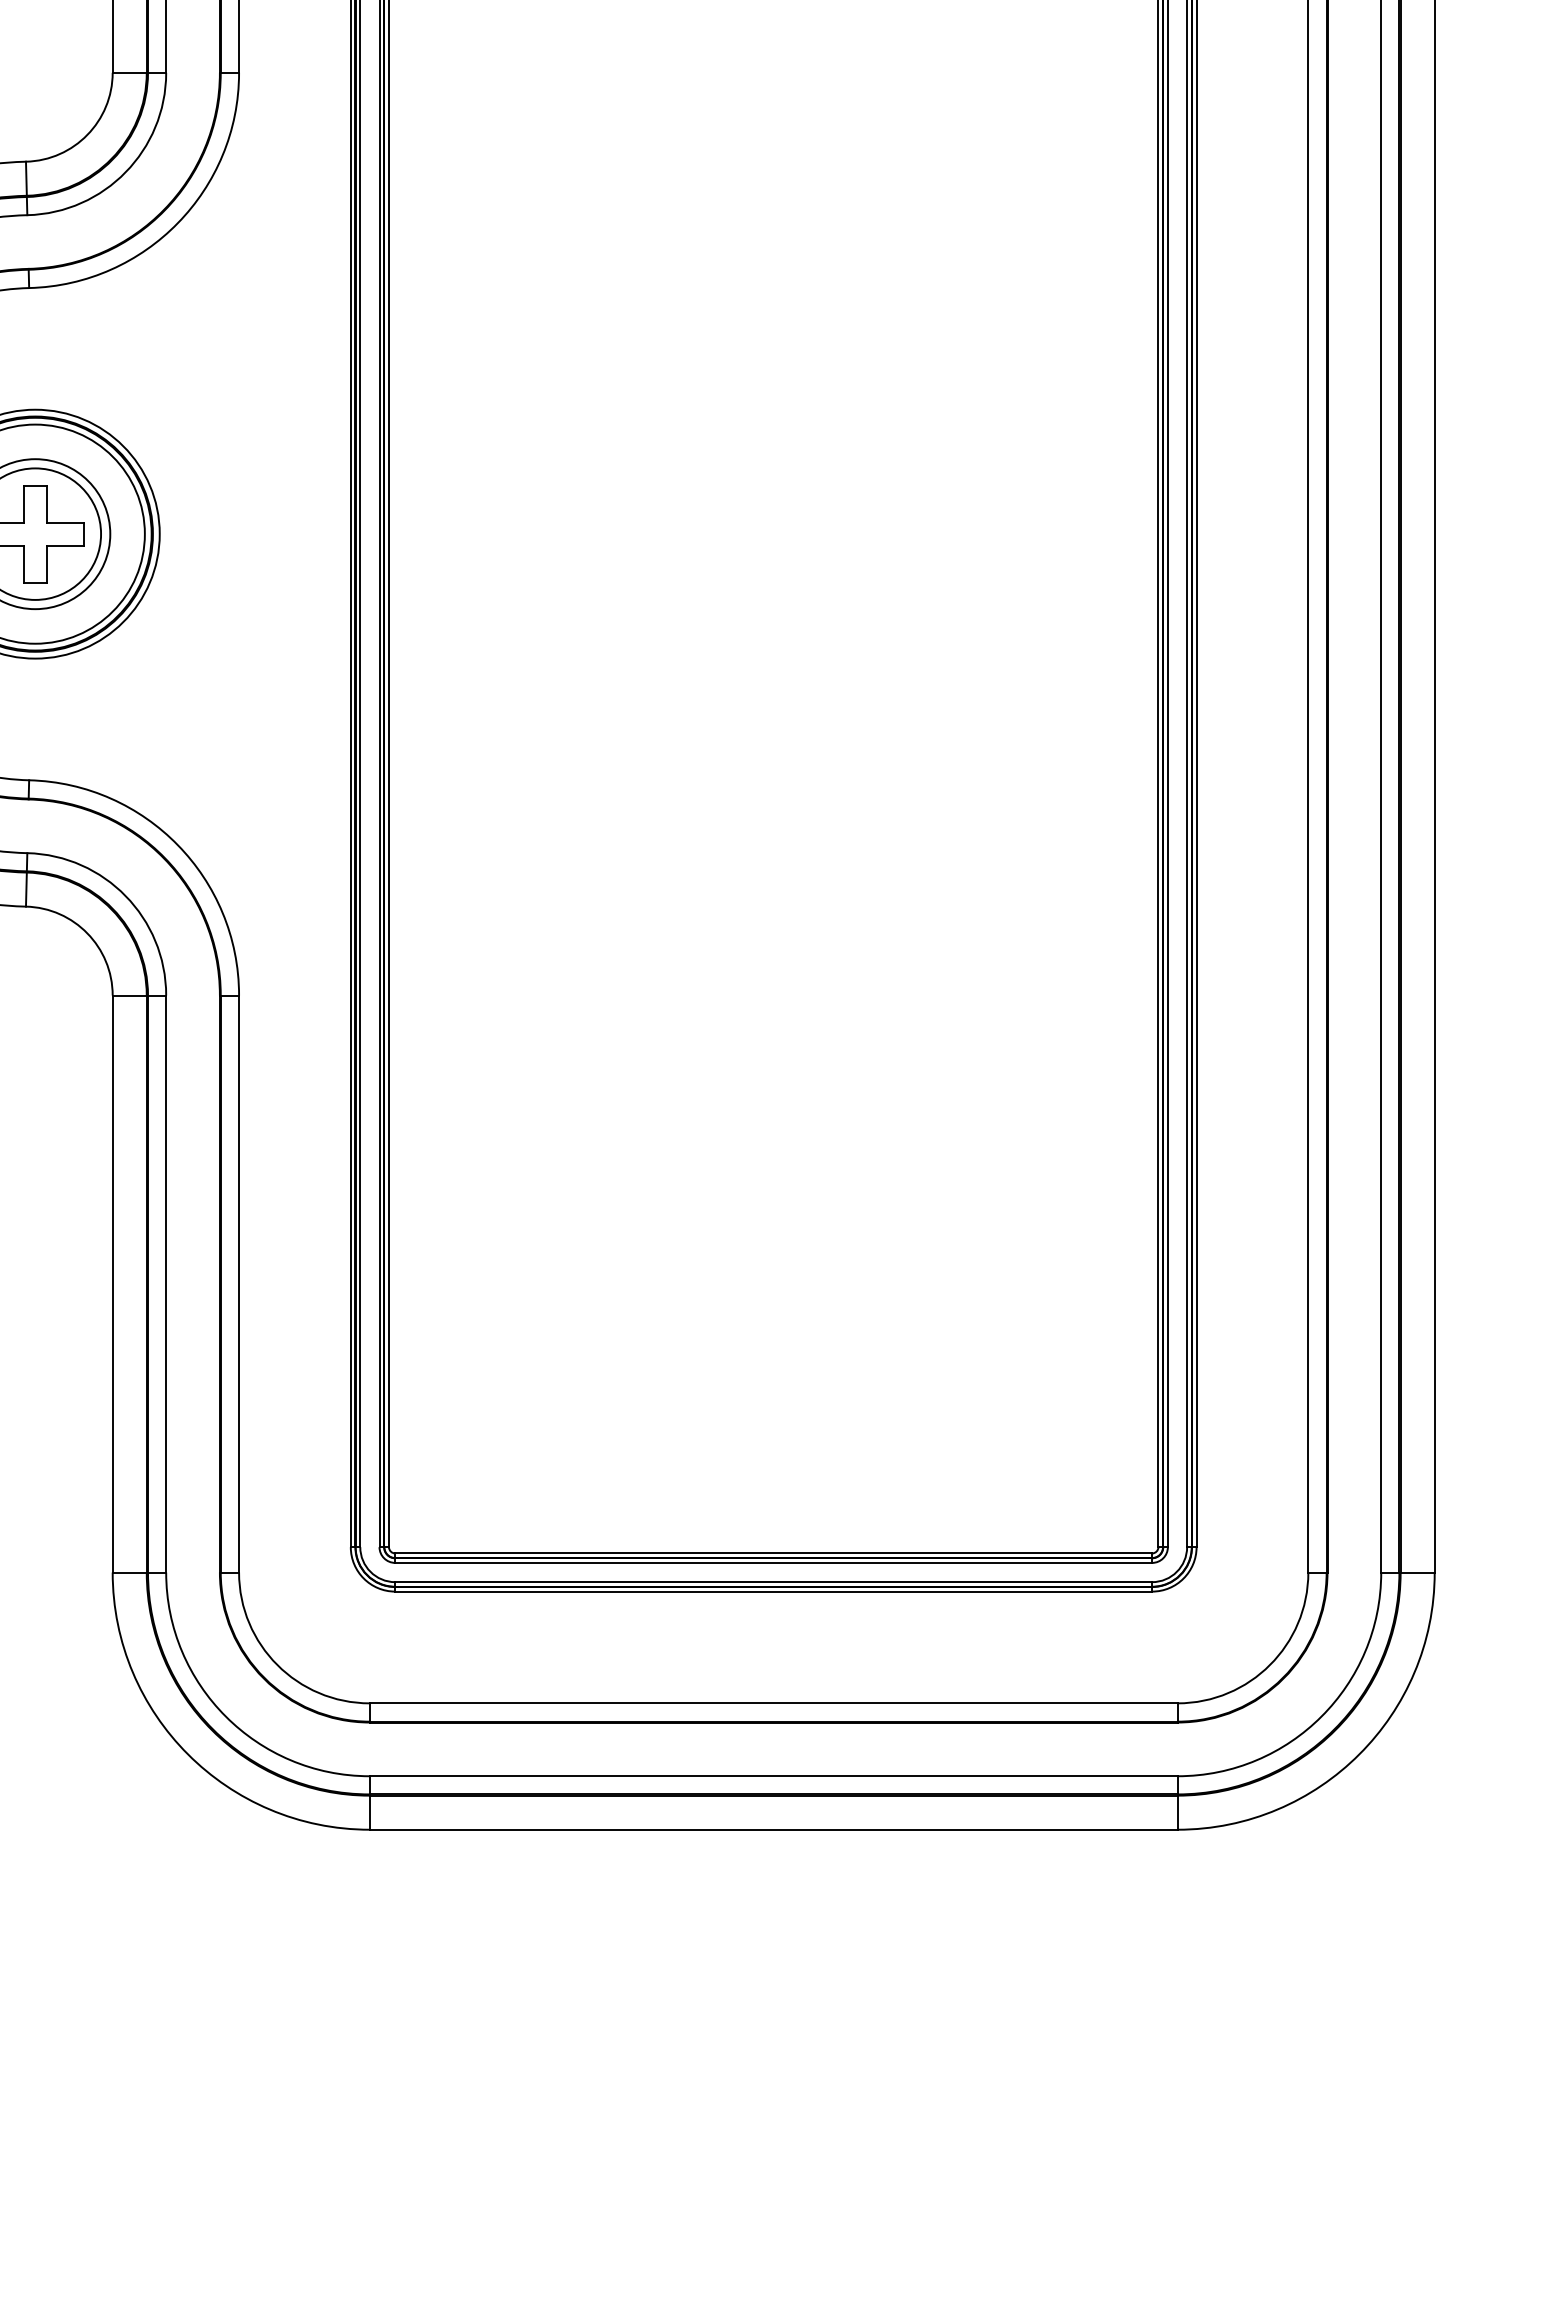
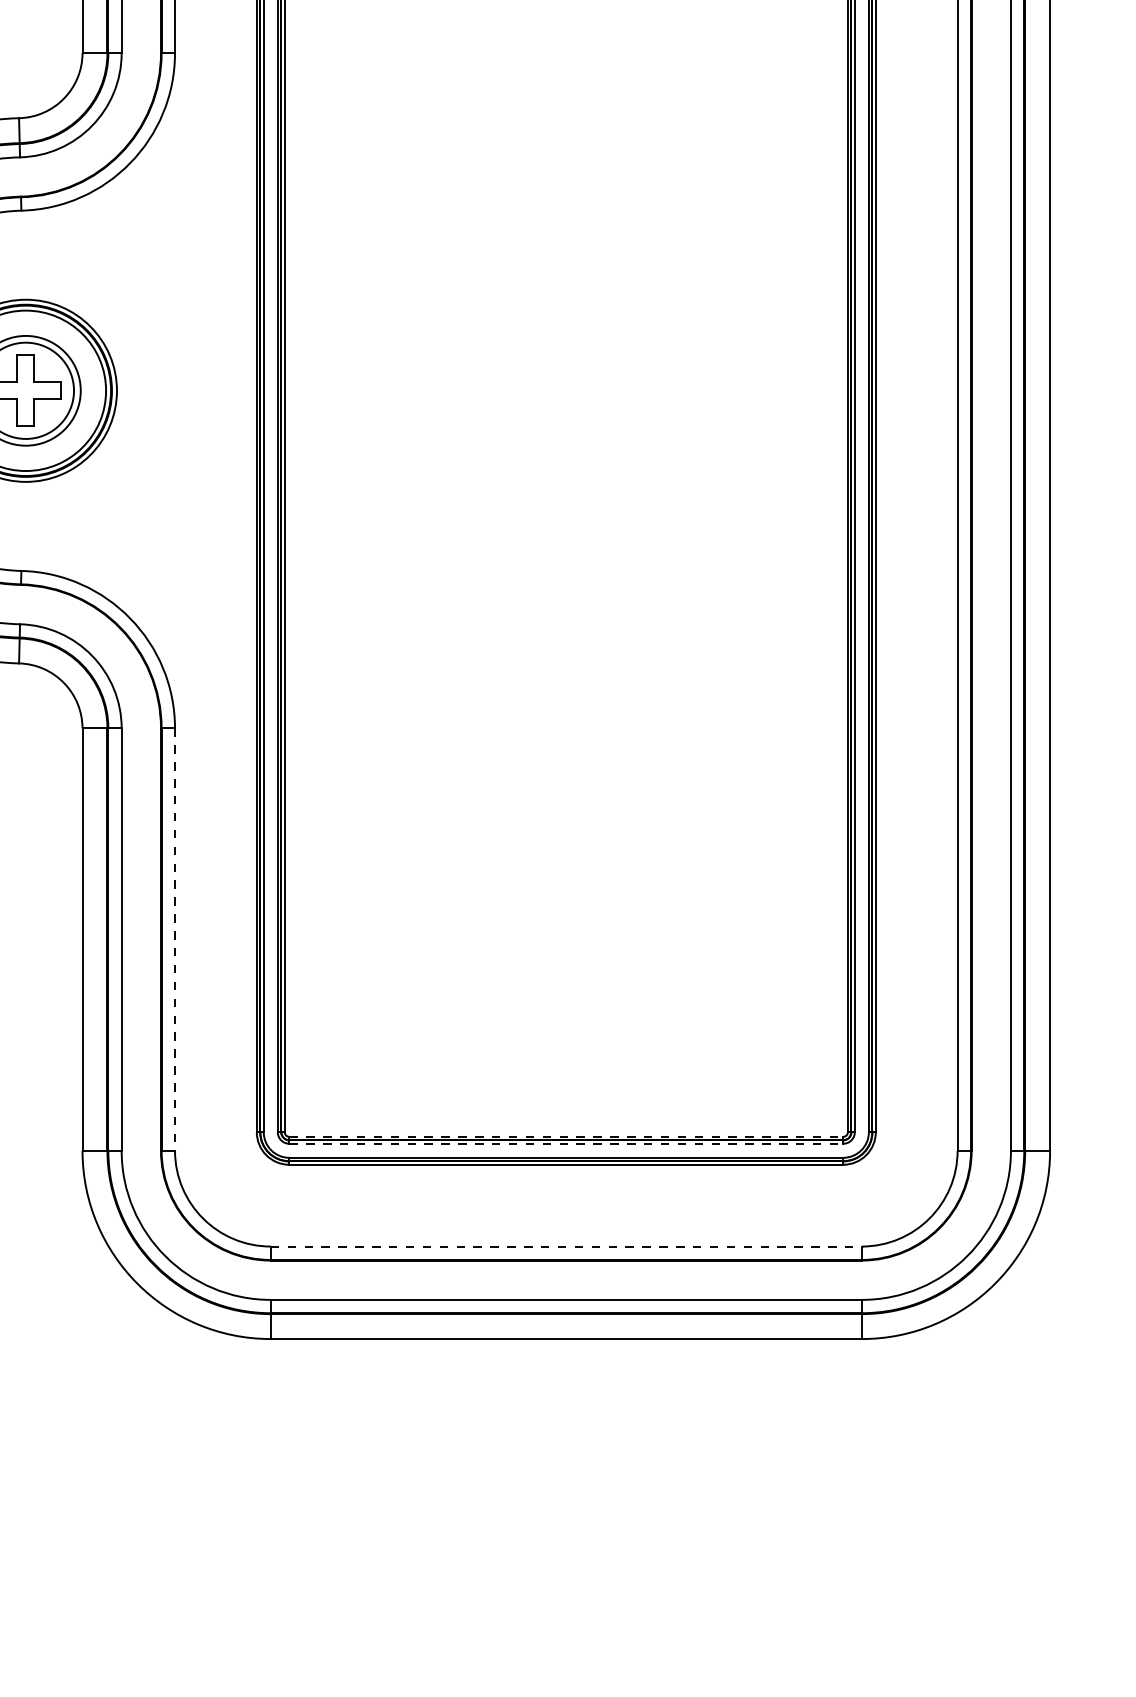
line: (239, 1284) -> (175, 939), solid -> dashed
line: (774, 1553) -> (566, 1136), solid -> dashed
line: (774, 1562) -> (566, 1143), solid -> dashed
line: (773, 1703) -> (566, 1246), solid -> dashed

